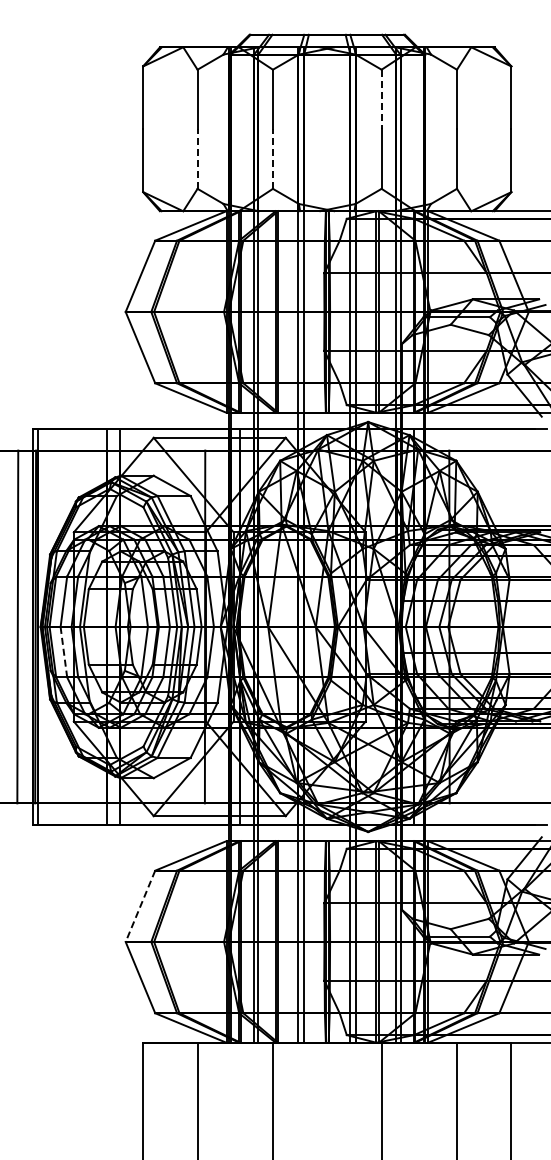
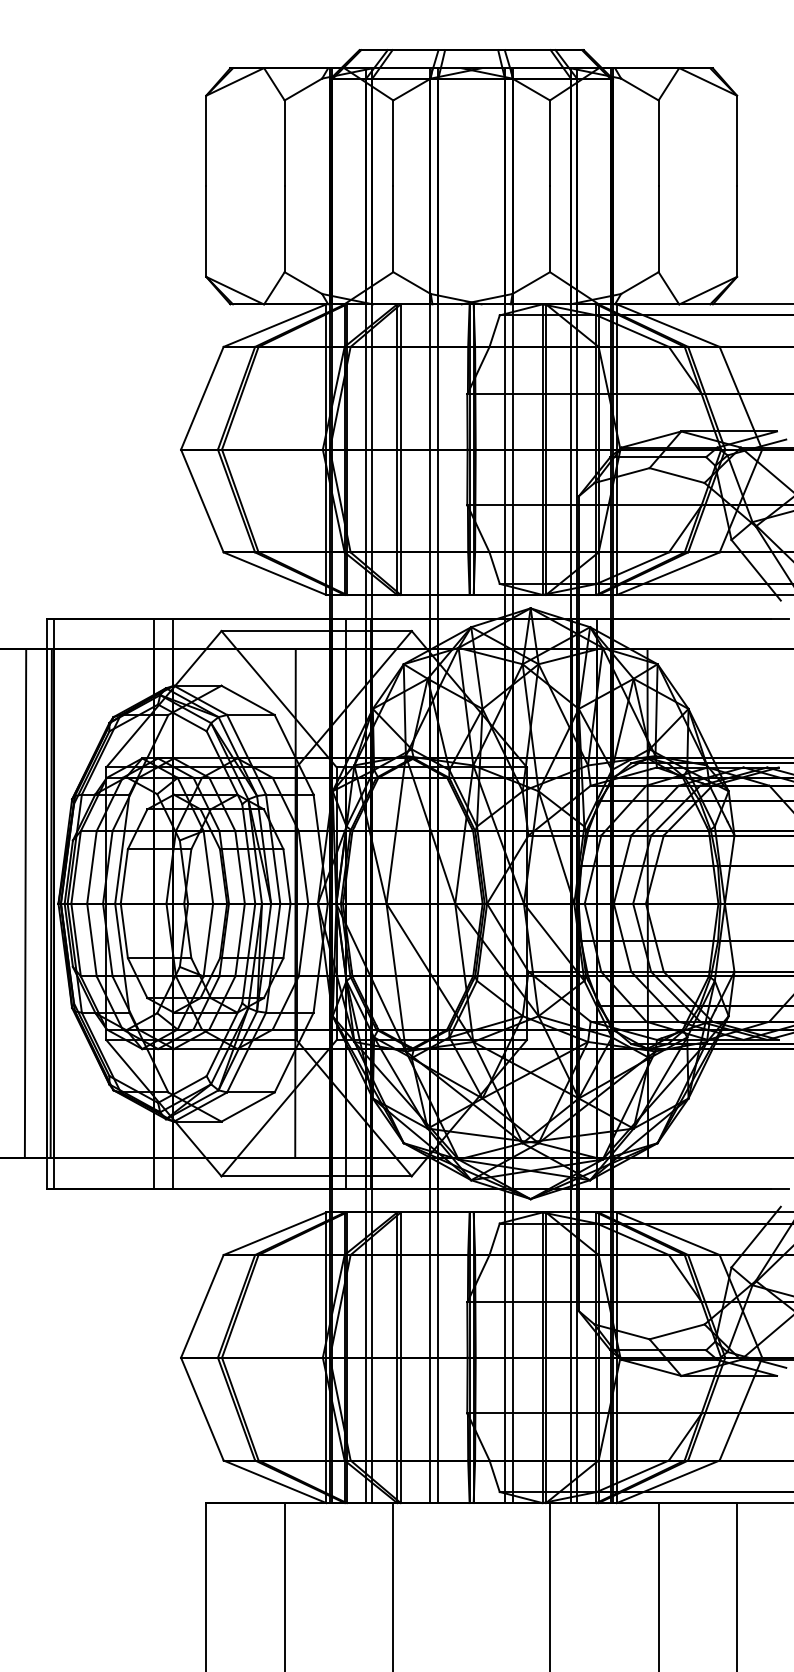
line: (381, 99) -> (549, 143), dashed -> solid
line: (197, 159) -> (284, 229), dashed -> solid
line: (272, 159) -> (392, 229), dashed -> solid
line: (63, 652) -> (91, 940), dashed -> solid
line: (140, 906) -> (202, 1306), dashed -> solid

